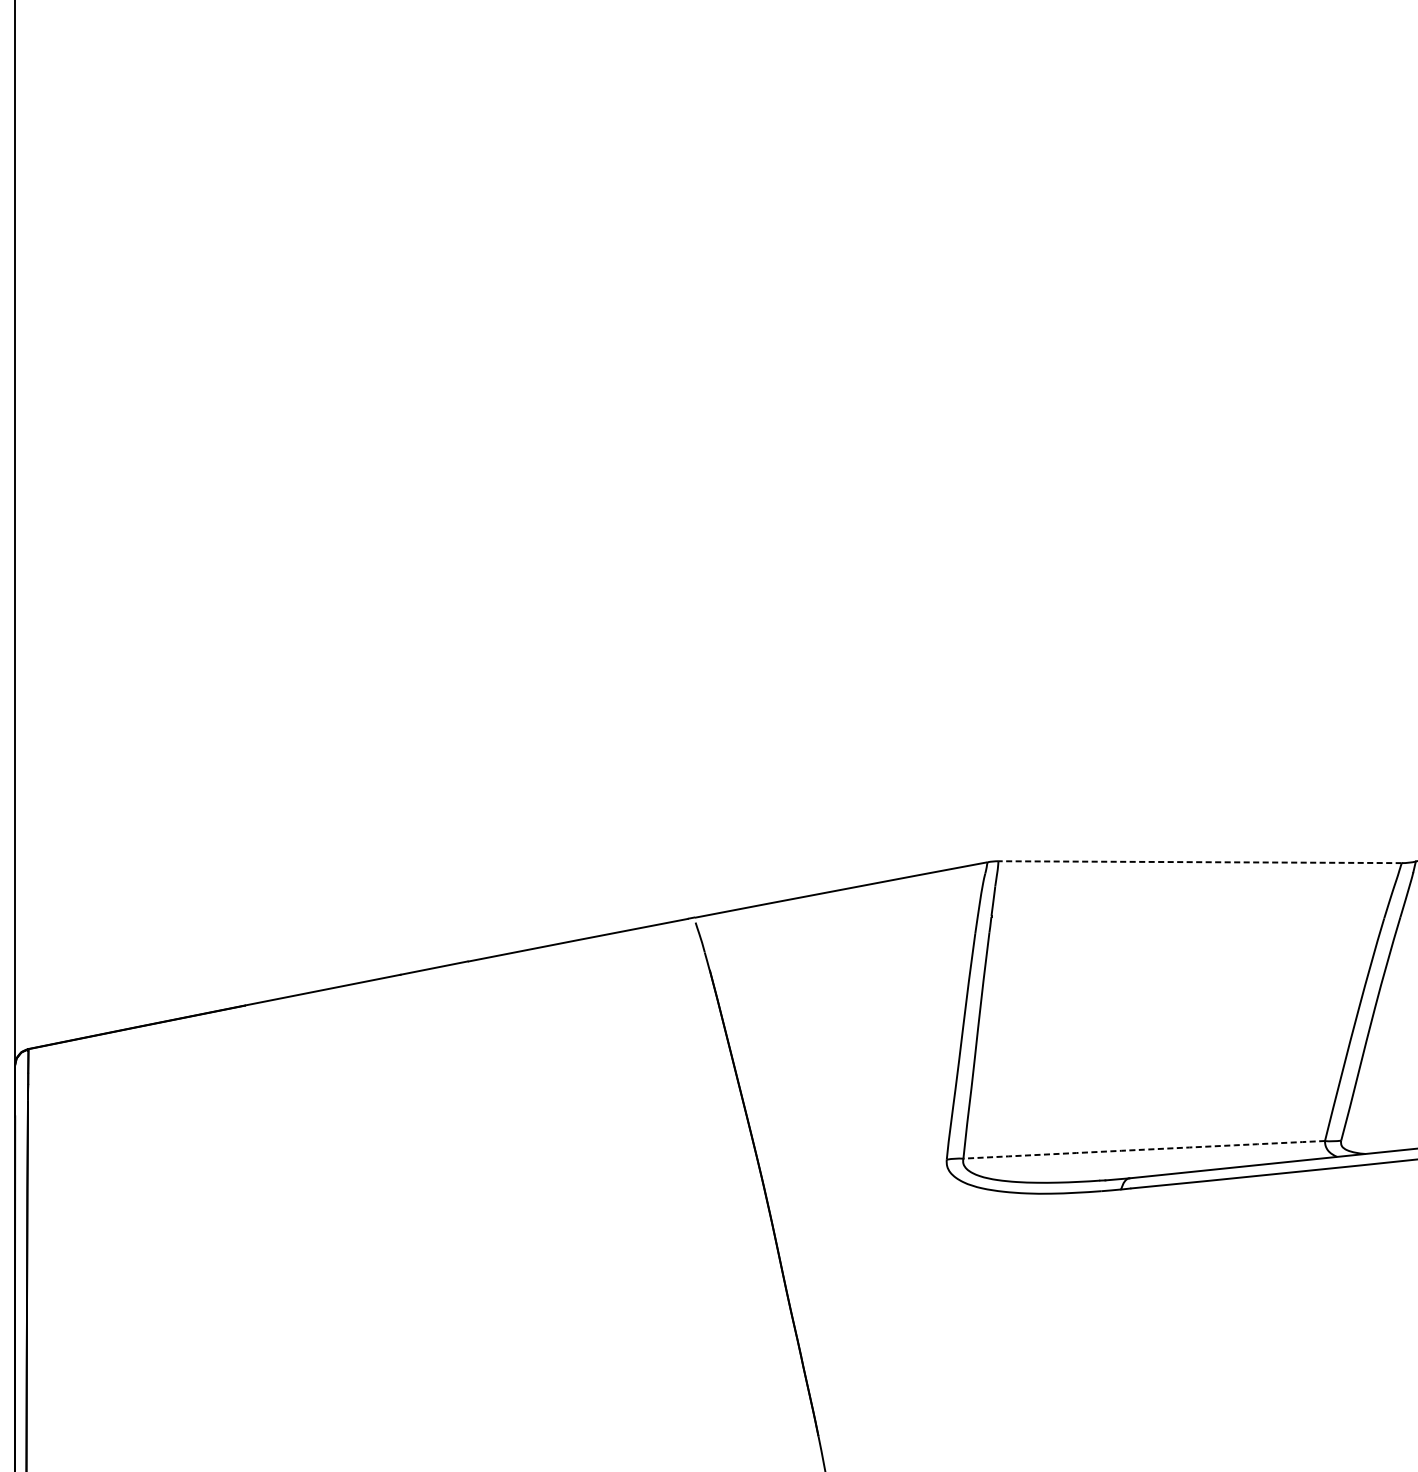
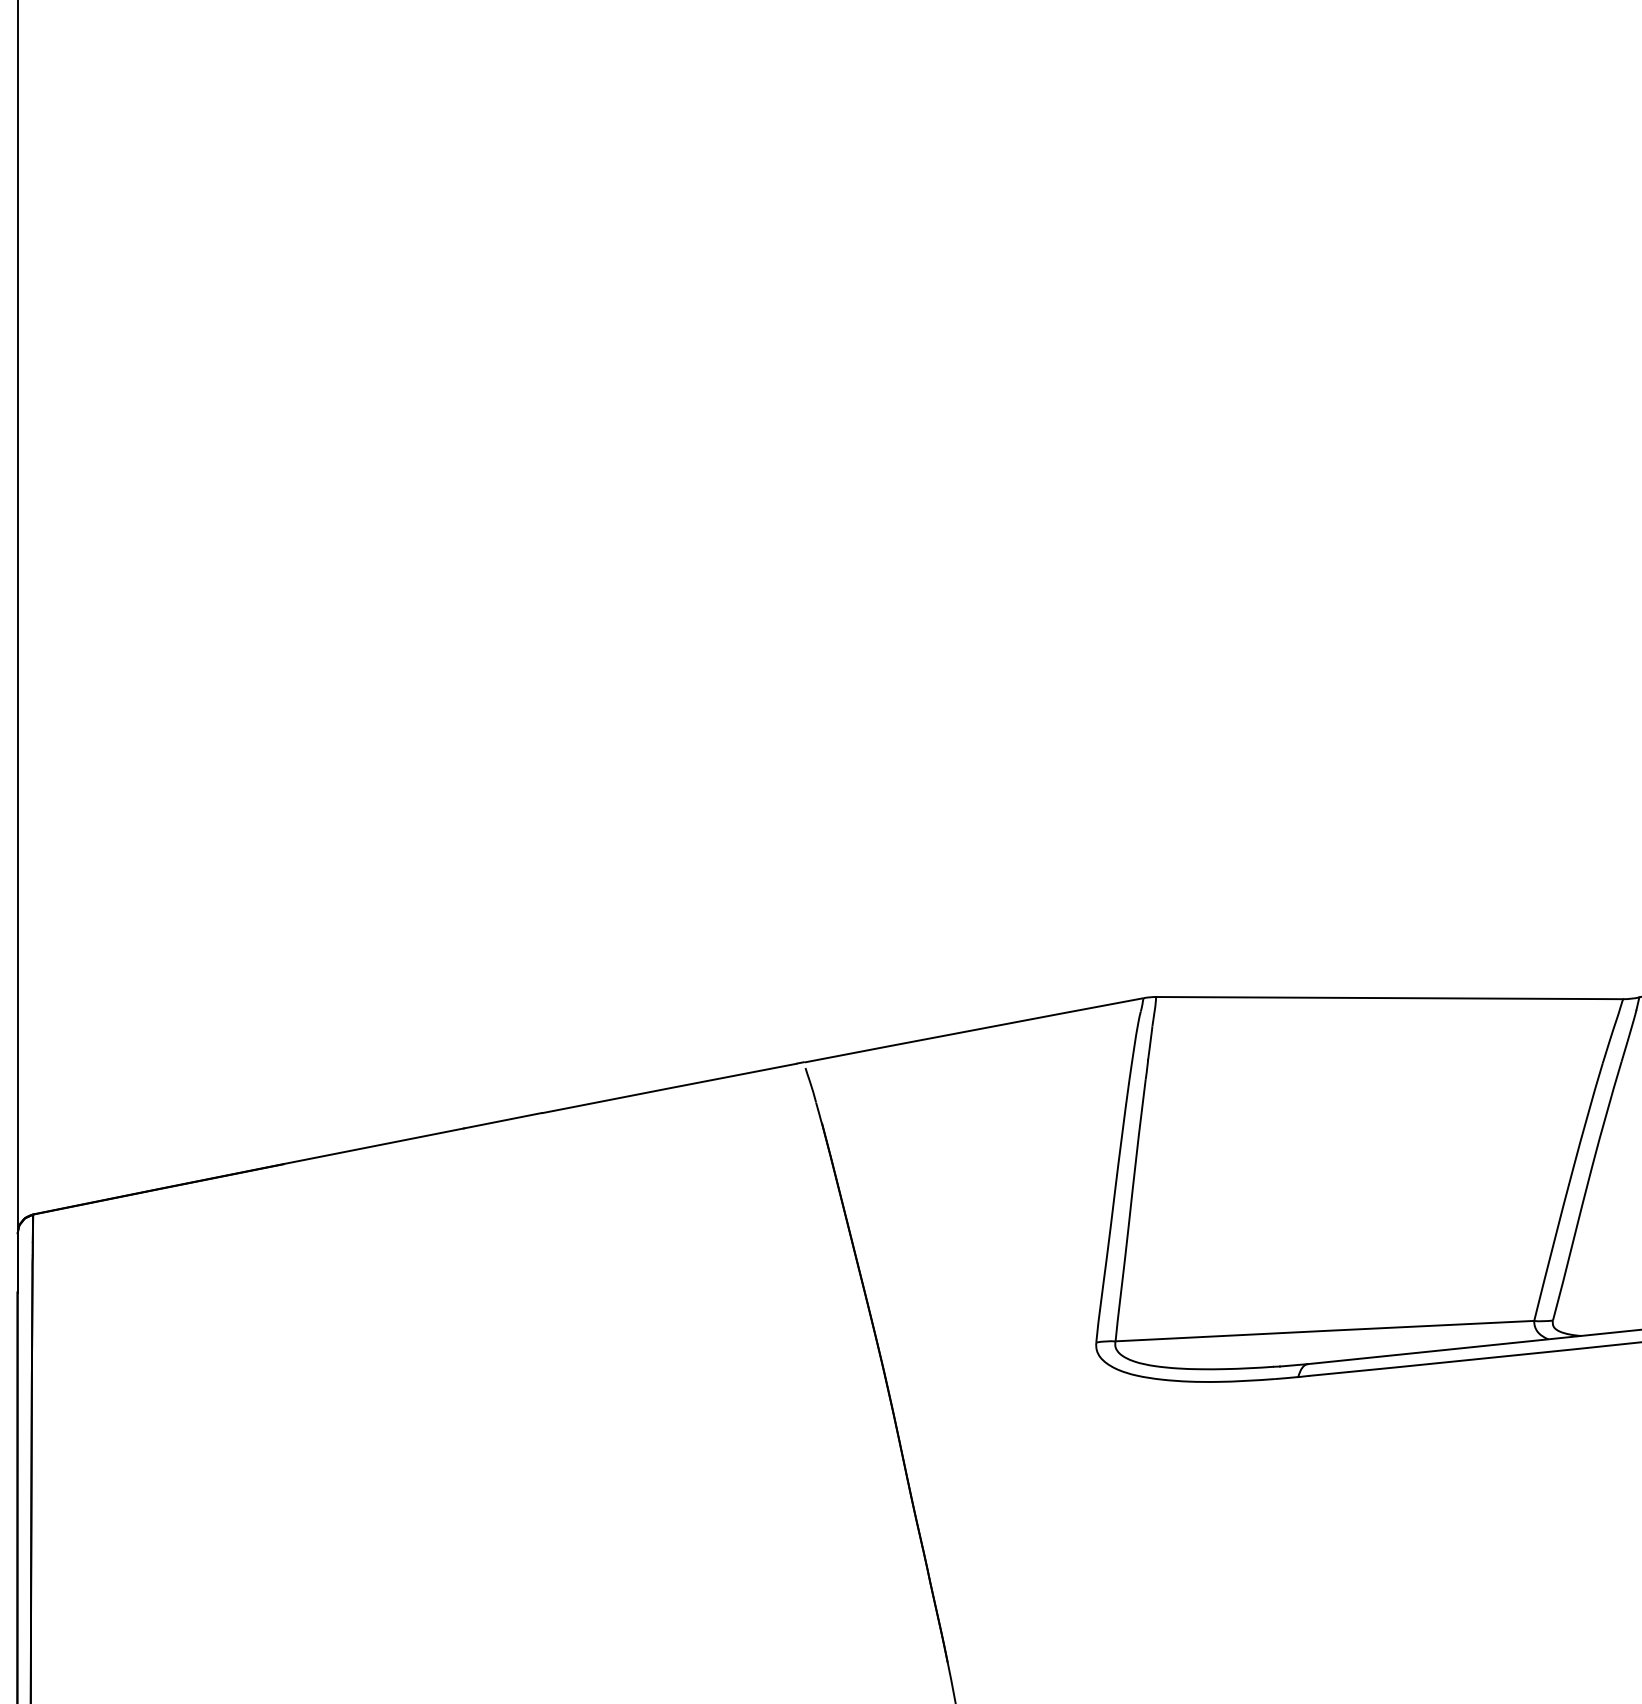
line: (1200, 862) -> (1389, 998), dashed -> solid
arc: (1144, 1149) -> (1325, 1330), dashed -> solid

